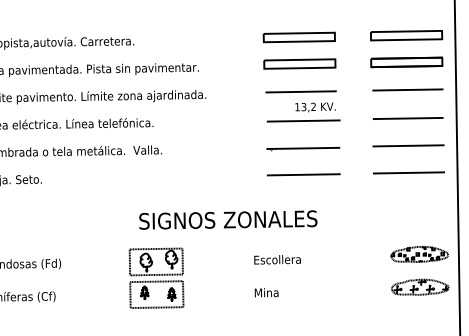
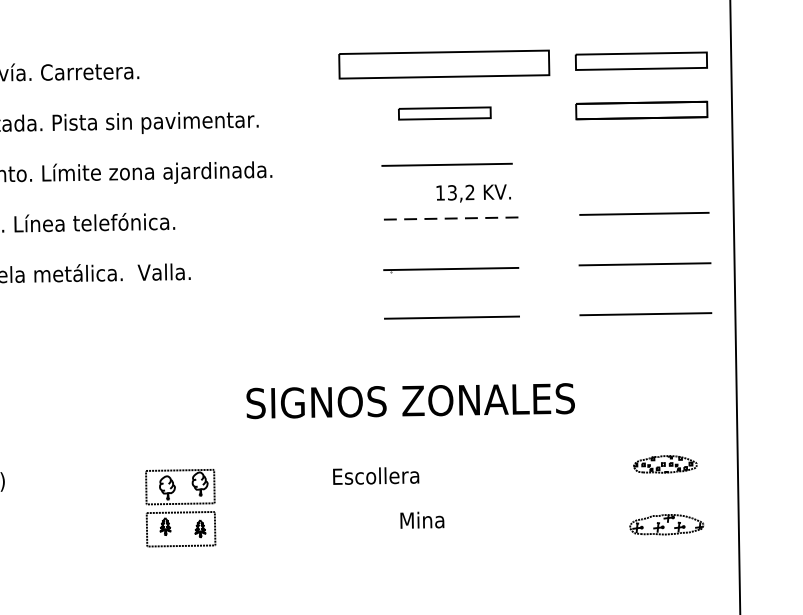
part: (298, 37) -> (442, 64), size x1.6
part: (299, 63) -> (444, 112), size x0.7
line: (407, 89) -> (643, 160), removed
line: (303, 121) -> (451, 219), solid -> dashed
text: (228, 219) -> (410, 400), moved
part: (419, 254) -> (665, 464), size x0.6
text: (277, 259) -> (375, 475), moved
part: (156, 277) -> (180, 506), size x0.7
part: (420, 286) -> (667, 523), size x0.7
text: (266, 292) -> (422, 519), moved

